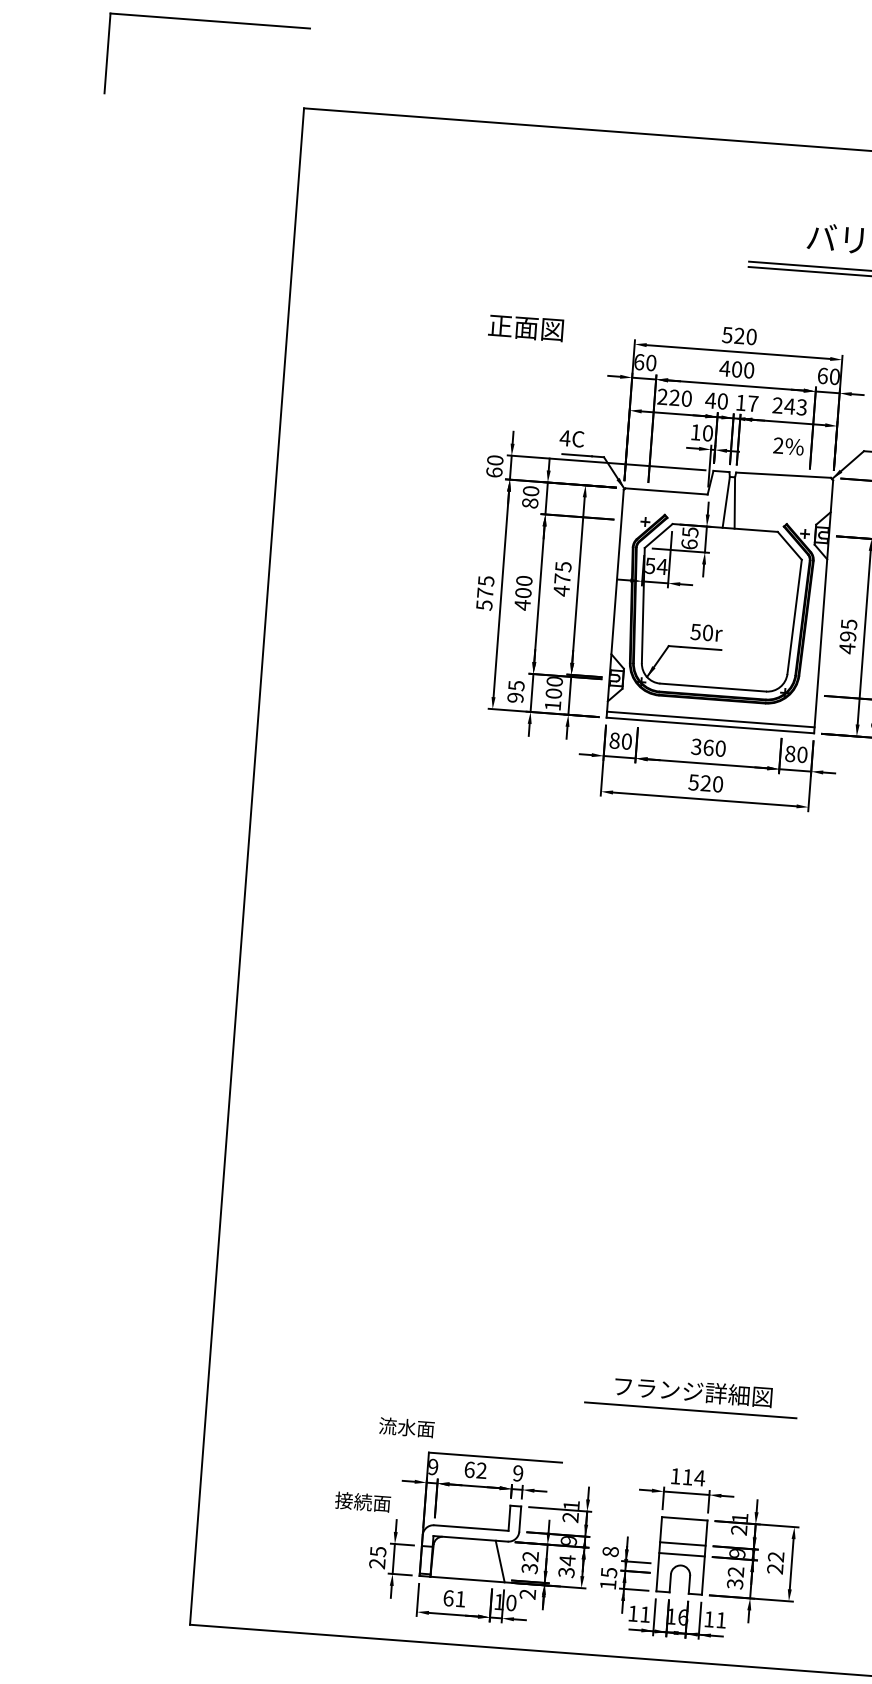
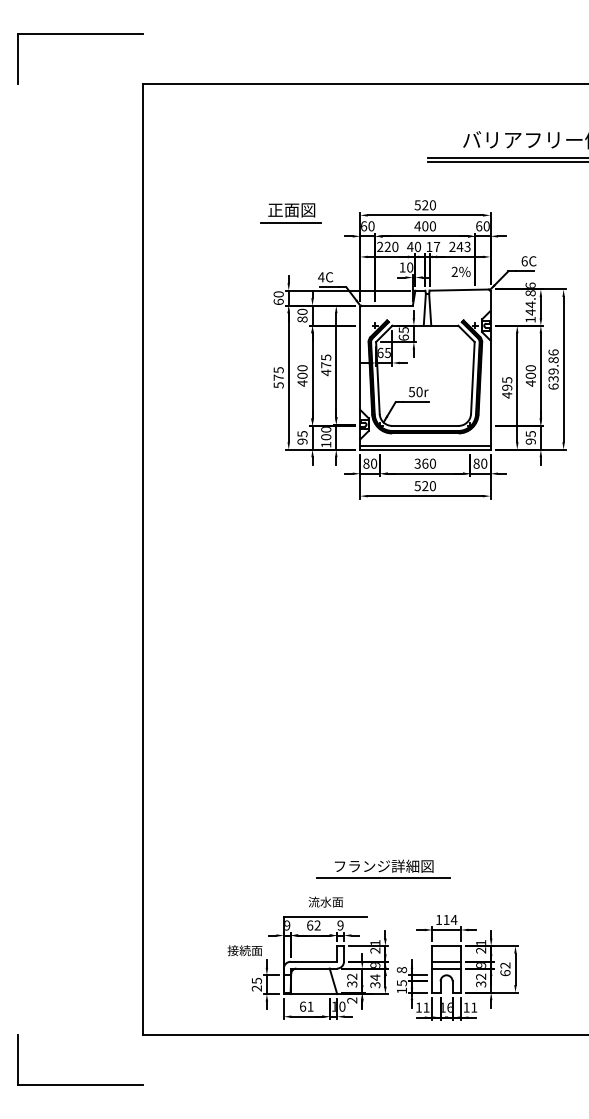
line: (522, 347) -> (290, 222), added
text: (655, 565) -> (383, 352), 54 -> 65
part: (692, 1395) -> (383, 868), moved
text: (406, 1426) -> (325, 901), moved
text: (775, 1569) -> (505, 973), 22 -> 62

